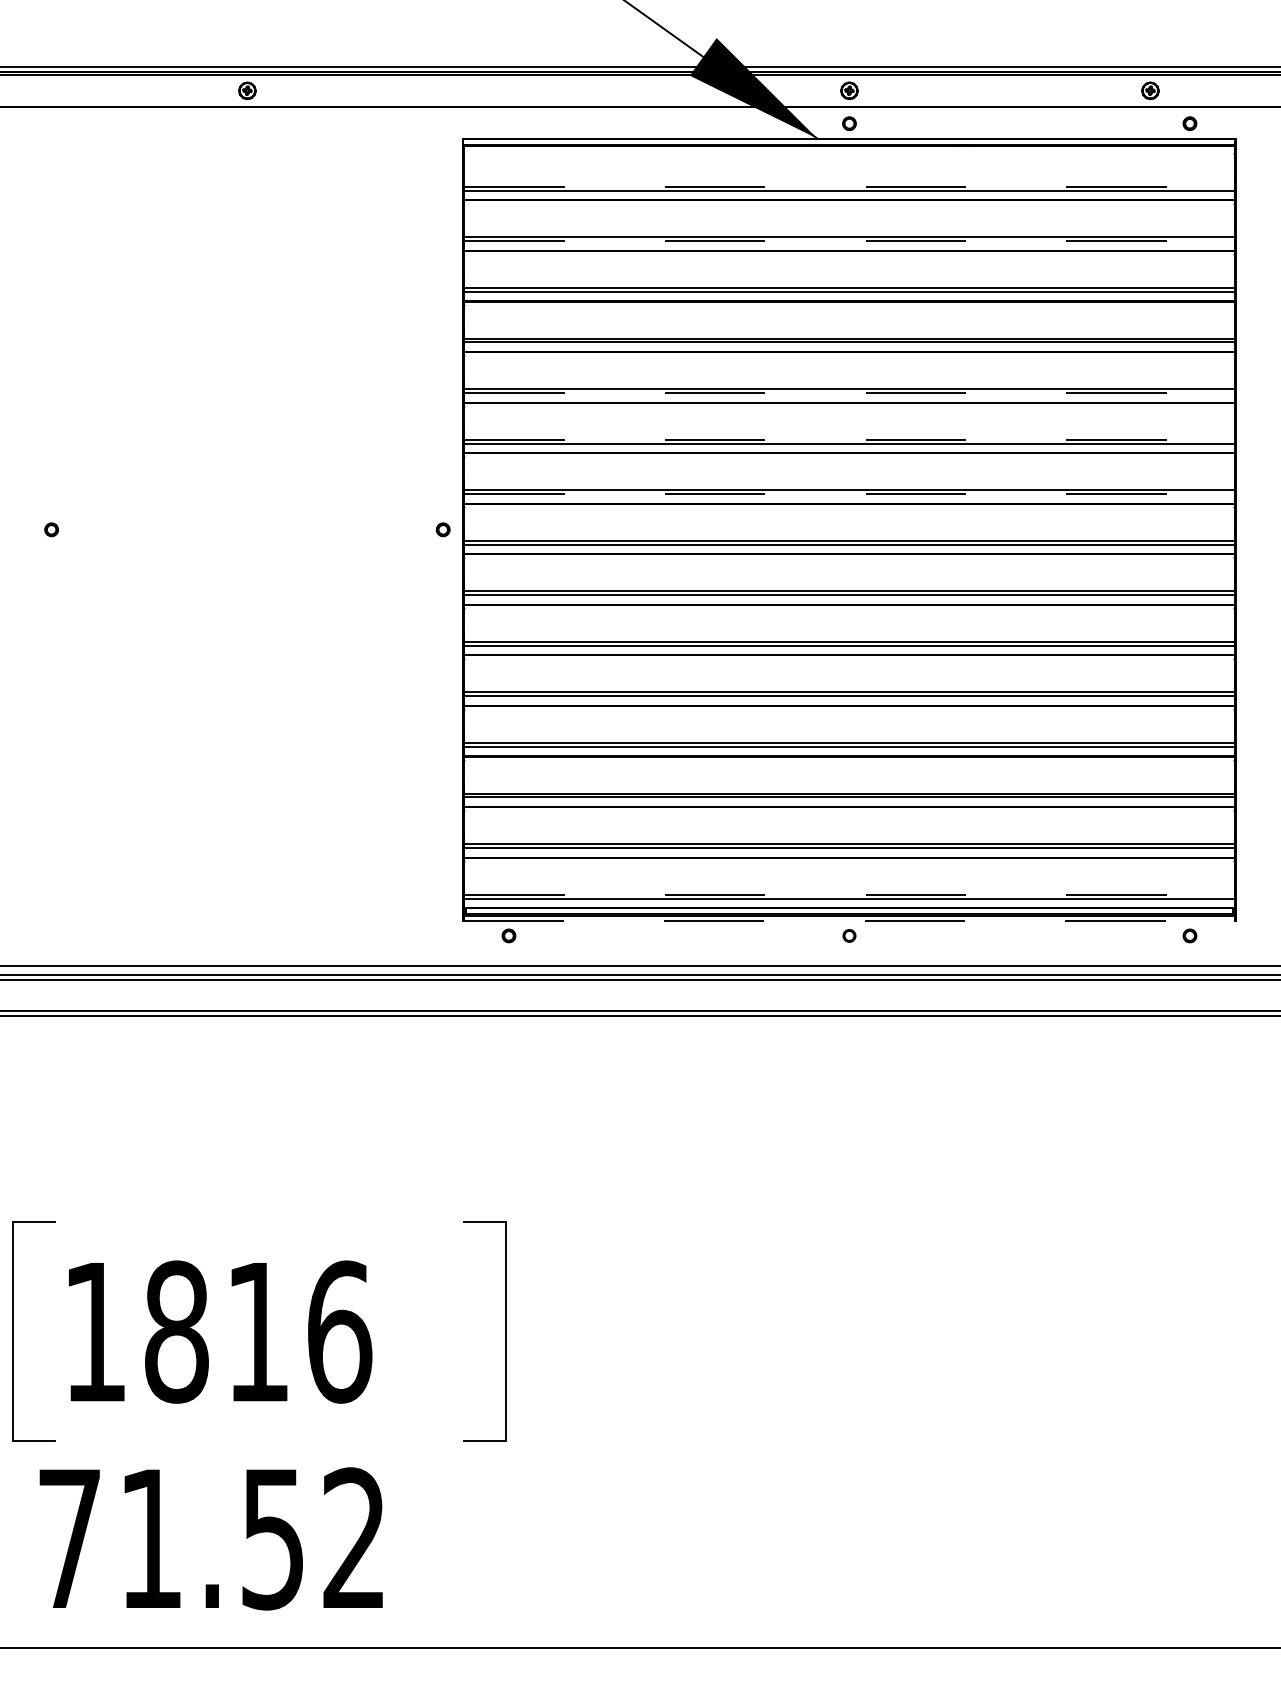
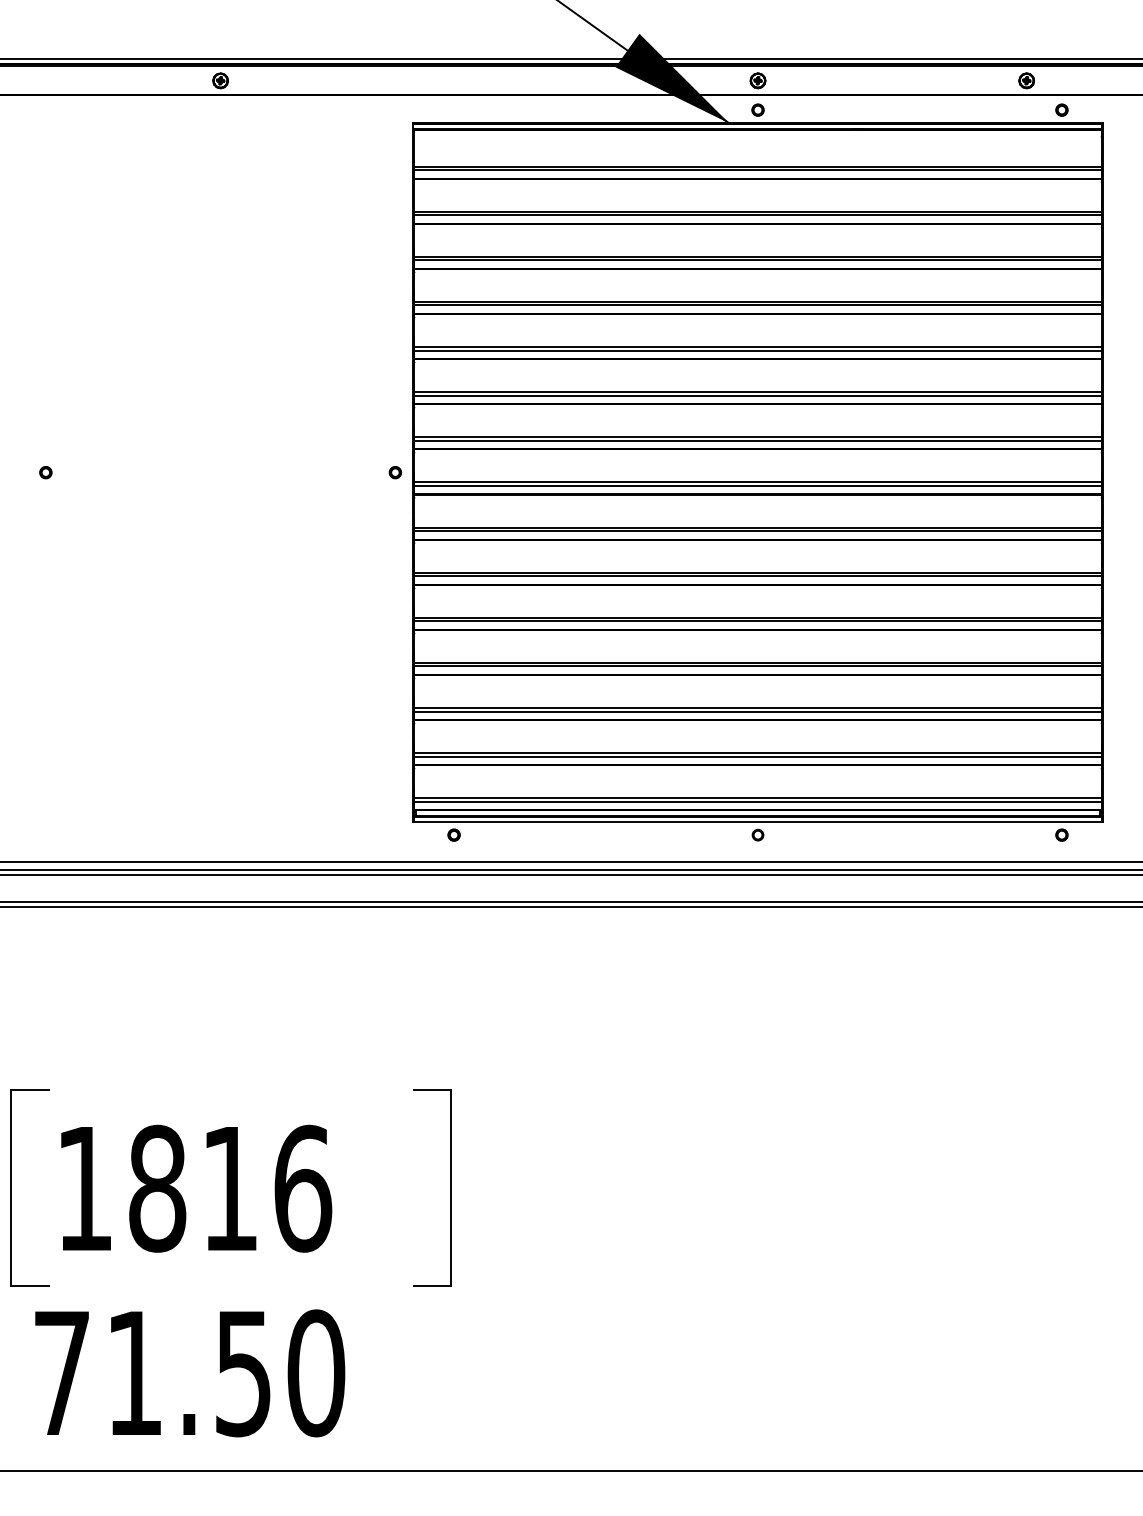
line: (849, 186) -> (758, 166), dashed -> solid
line: (849, 241) -> (758, 215), dashed -> solid
line: (849, 393) -> (758, 350), dashed -> solid
line: (849, 439) -> (758, 392), dashed -> solid
line: (849, 494) -> (758, 441), dashed -> solid
line: (849, 894) -> (758, 798), dashed -> solid
line: (849, 921) -> (758, 822), dashed -> solid
text: (354, 1538) -> (316, 1373), 71.52 -> 71.50

